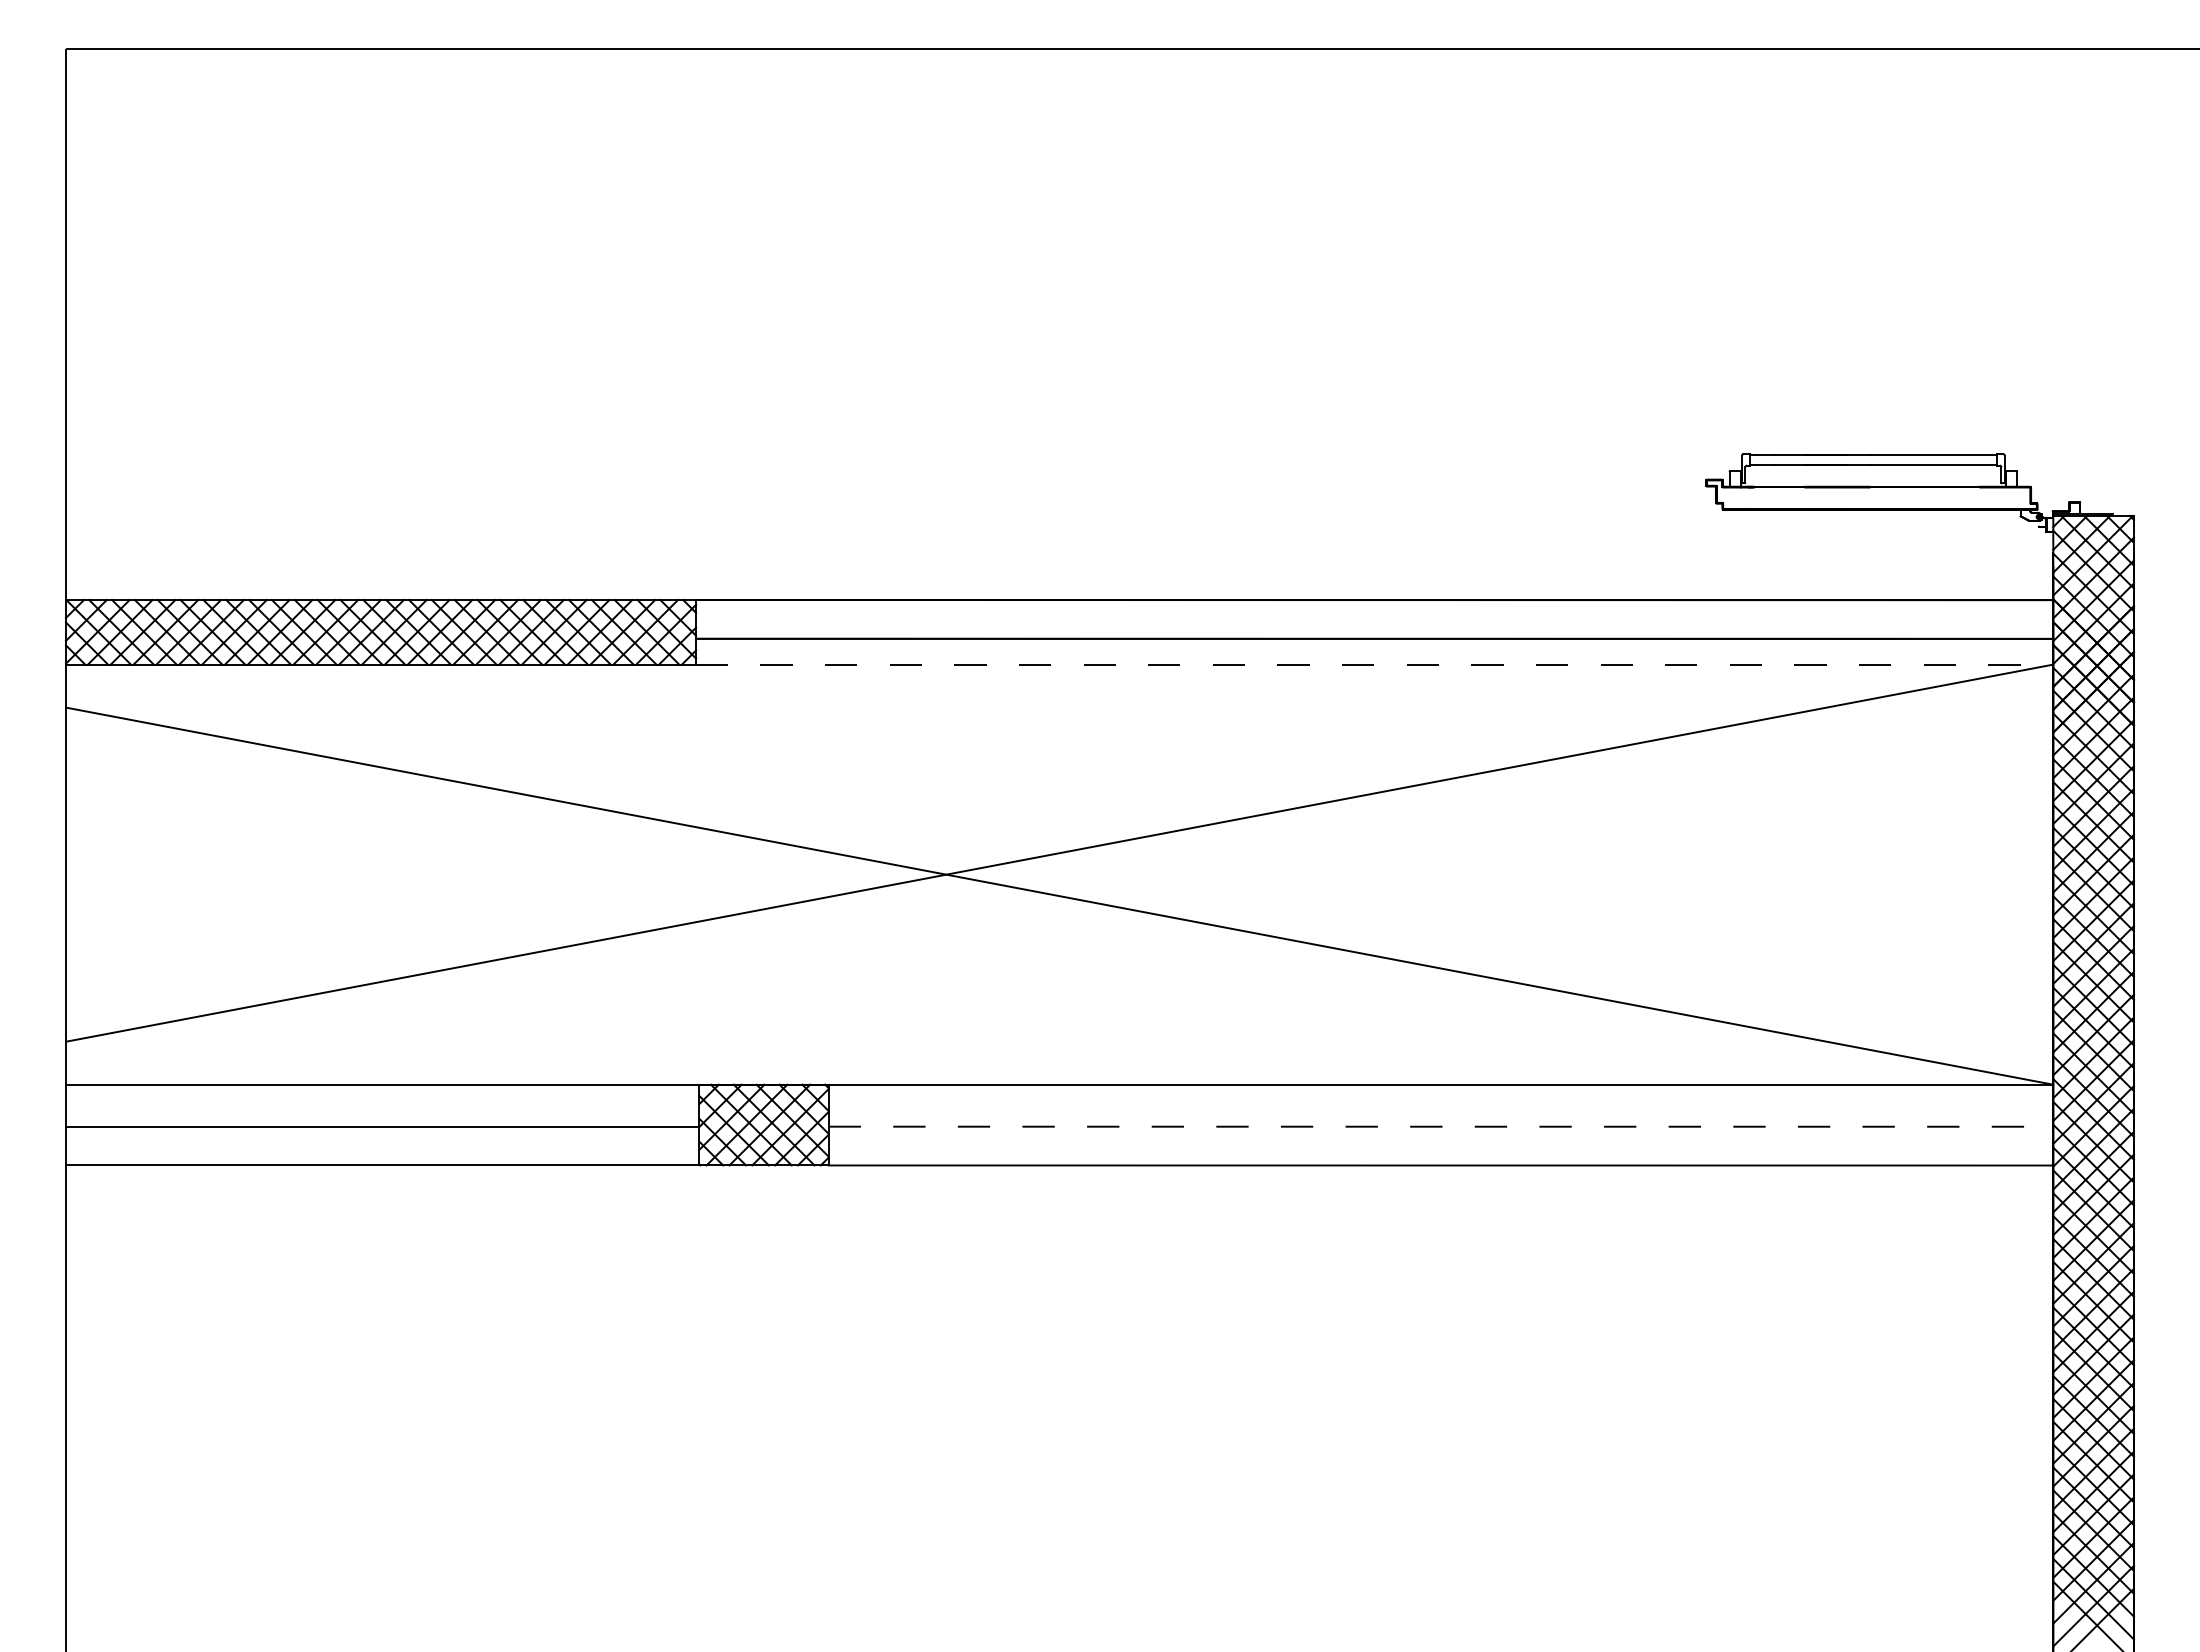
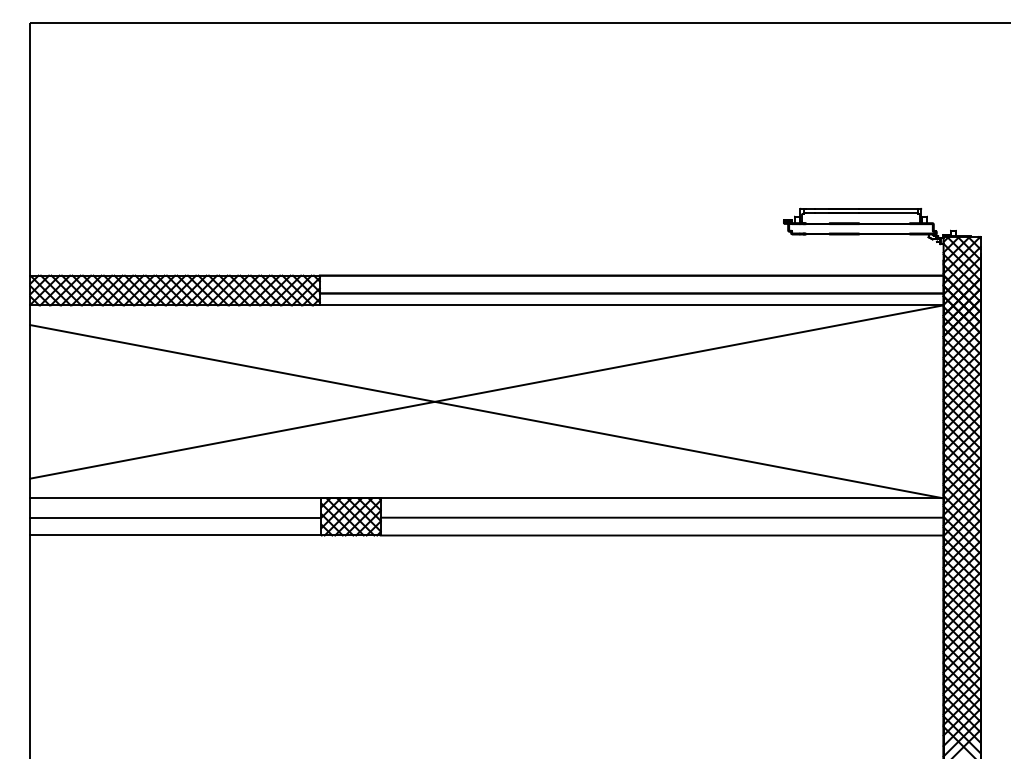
line: (1374, 664) -> (631, 305), dashed -> solid
line: (1441, 1126) -> (662, 517), dashed -> solid

